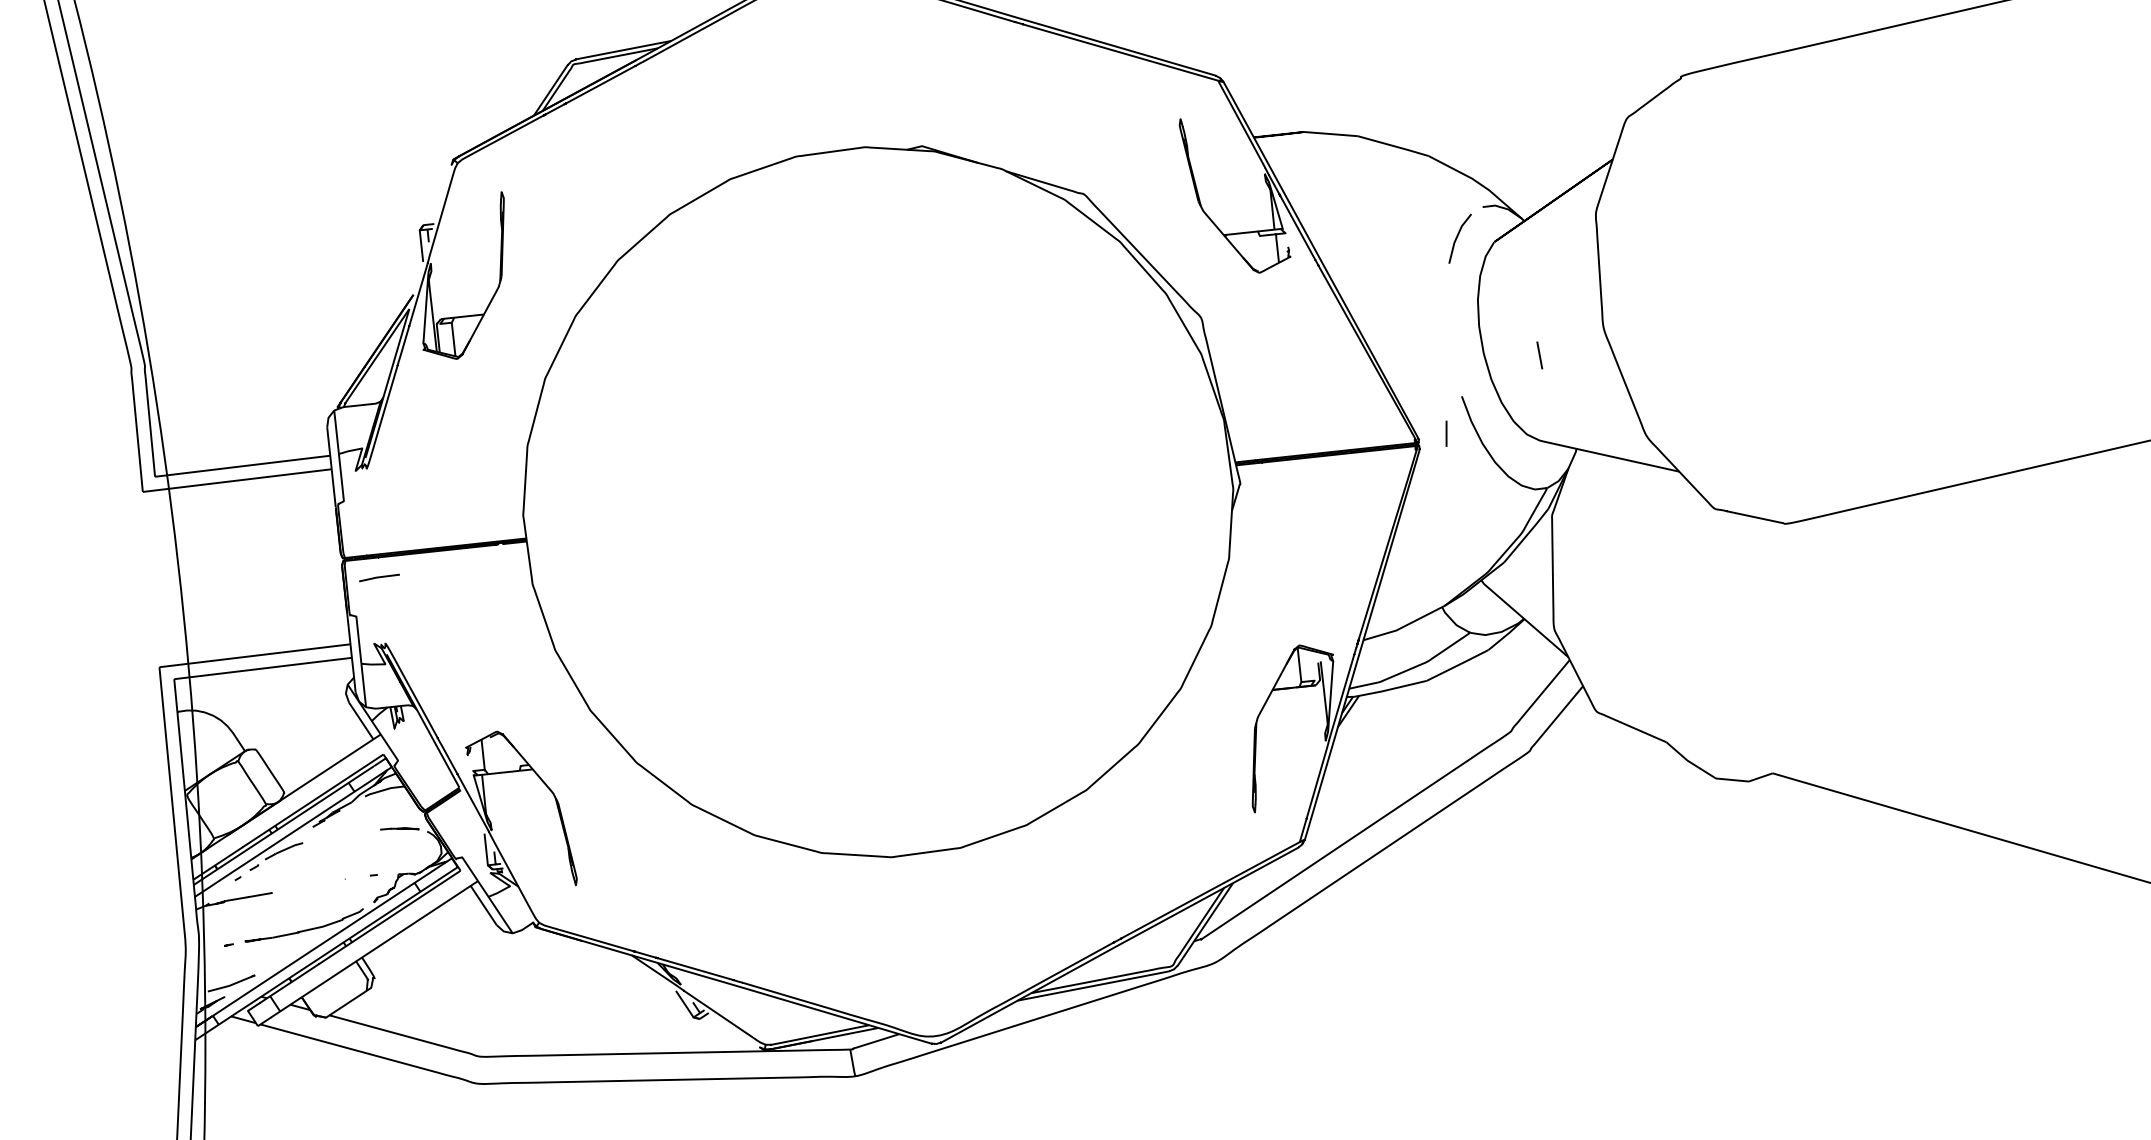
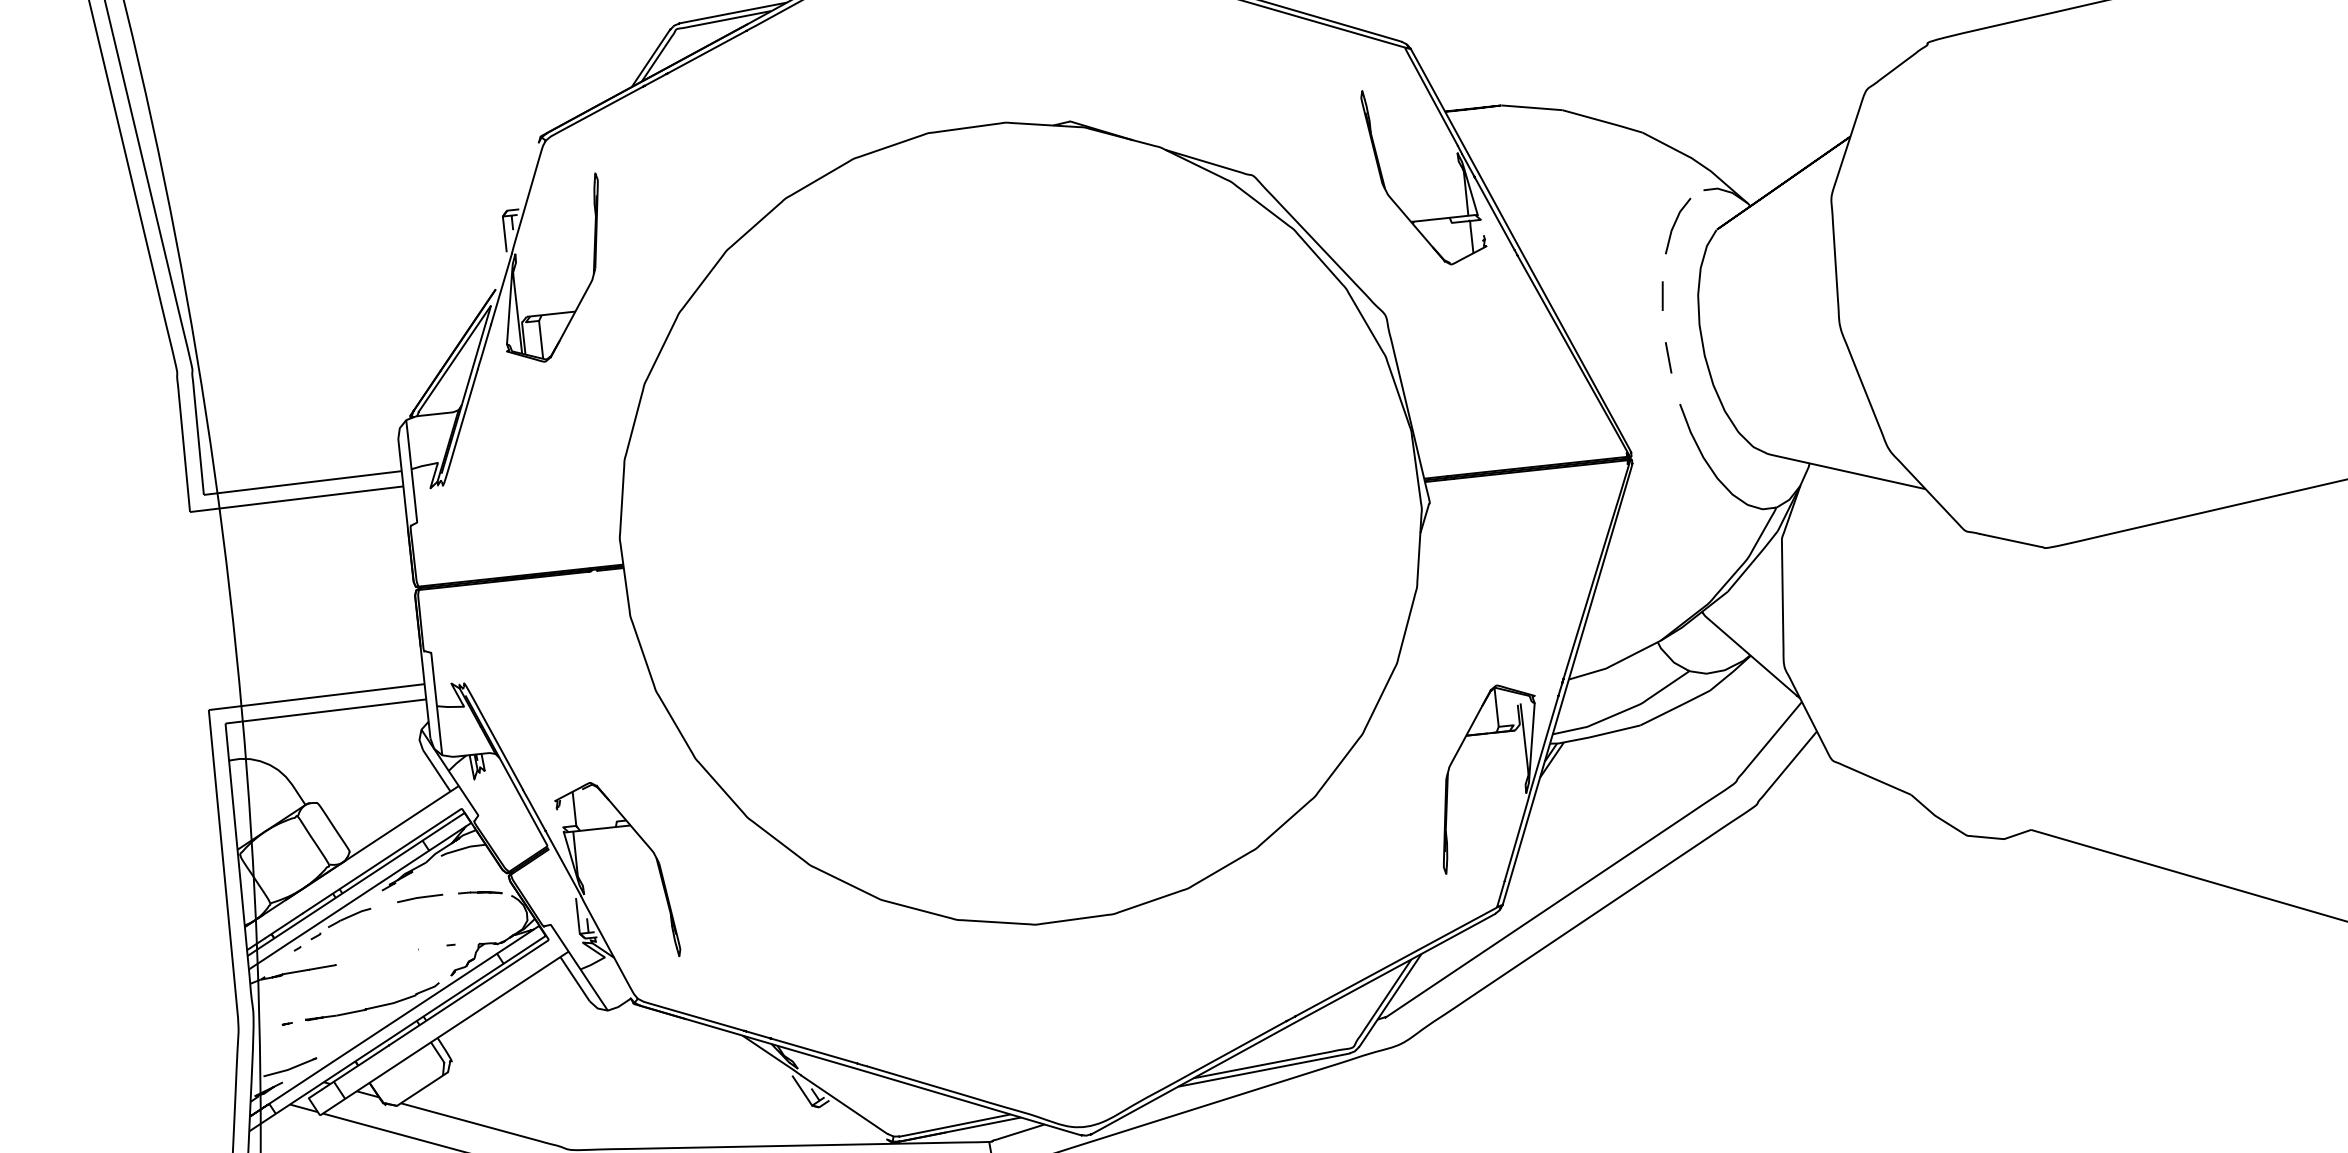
line: (1539, 355) -> (1668, 357), moved
line: (1446, 433) -> (1662, 295), moved
curve: (379, 577) -> (420, 897), moved

